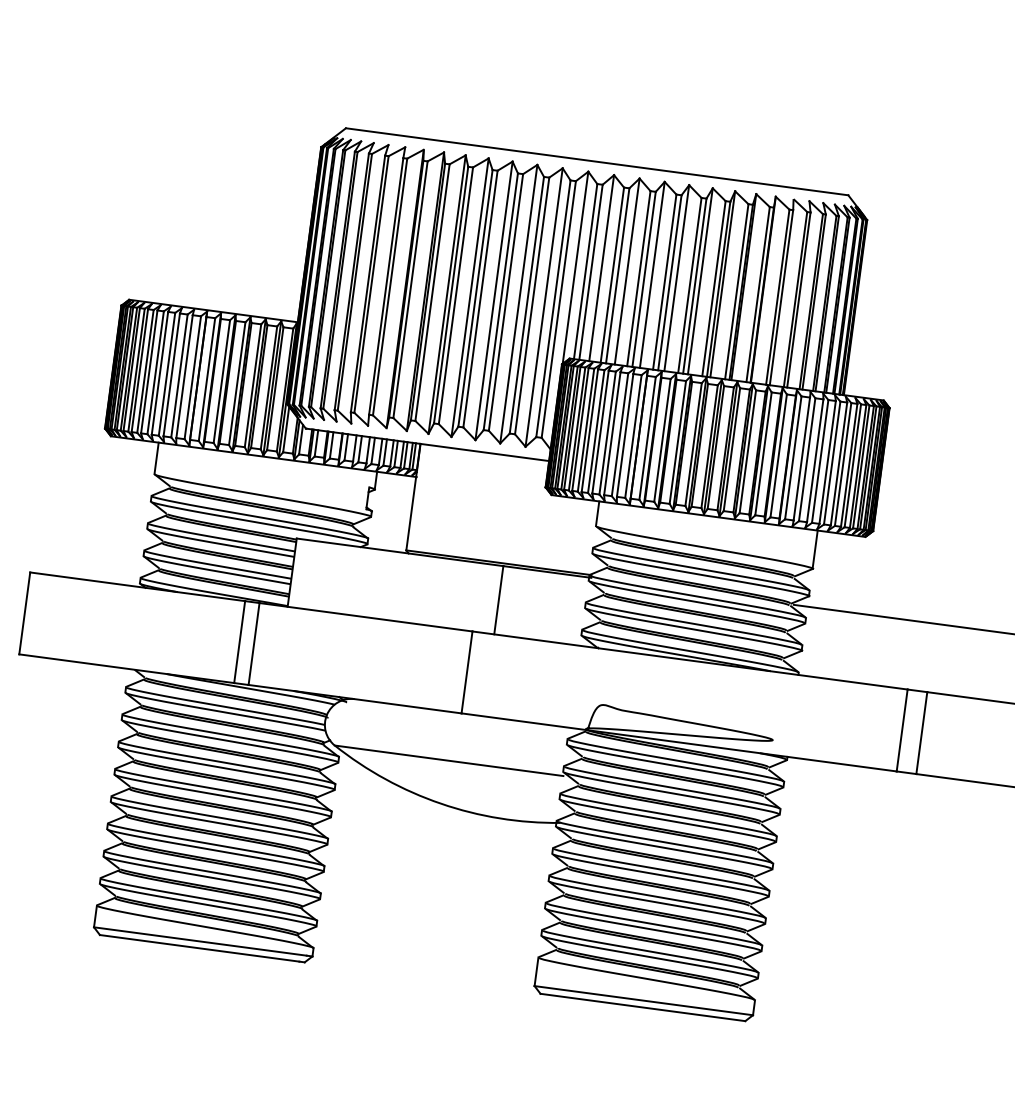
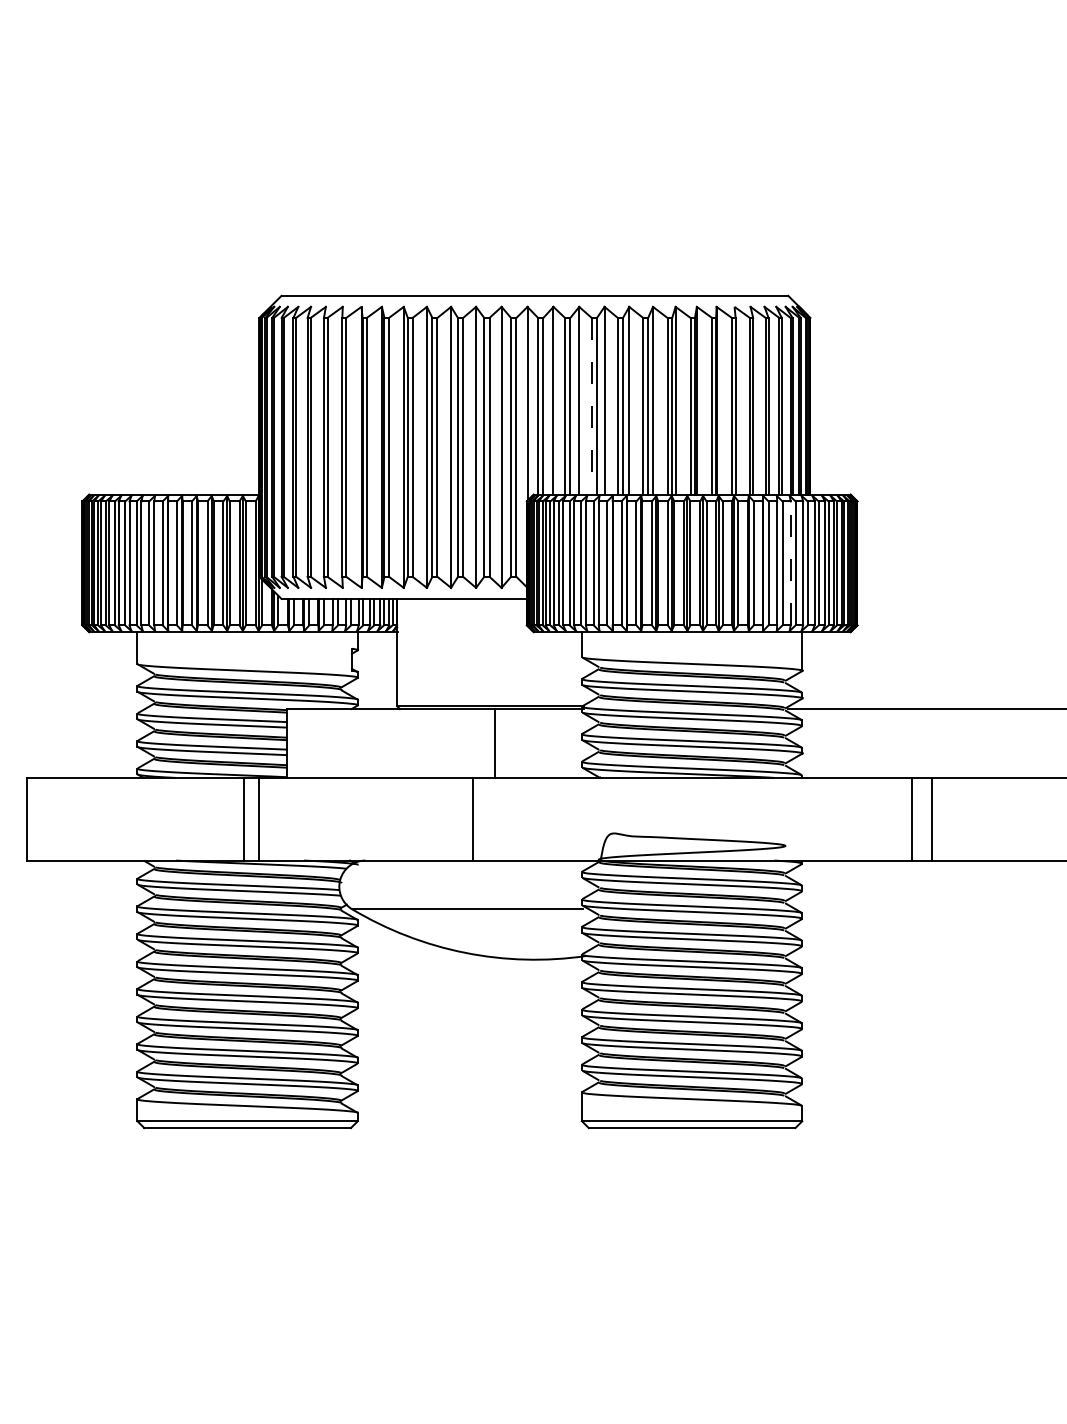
line: (638, 278) -> (591, 406), solid -> dashed
line: (815, 460) -> (790, 563), solid -> dashed

